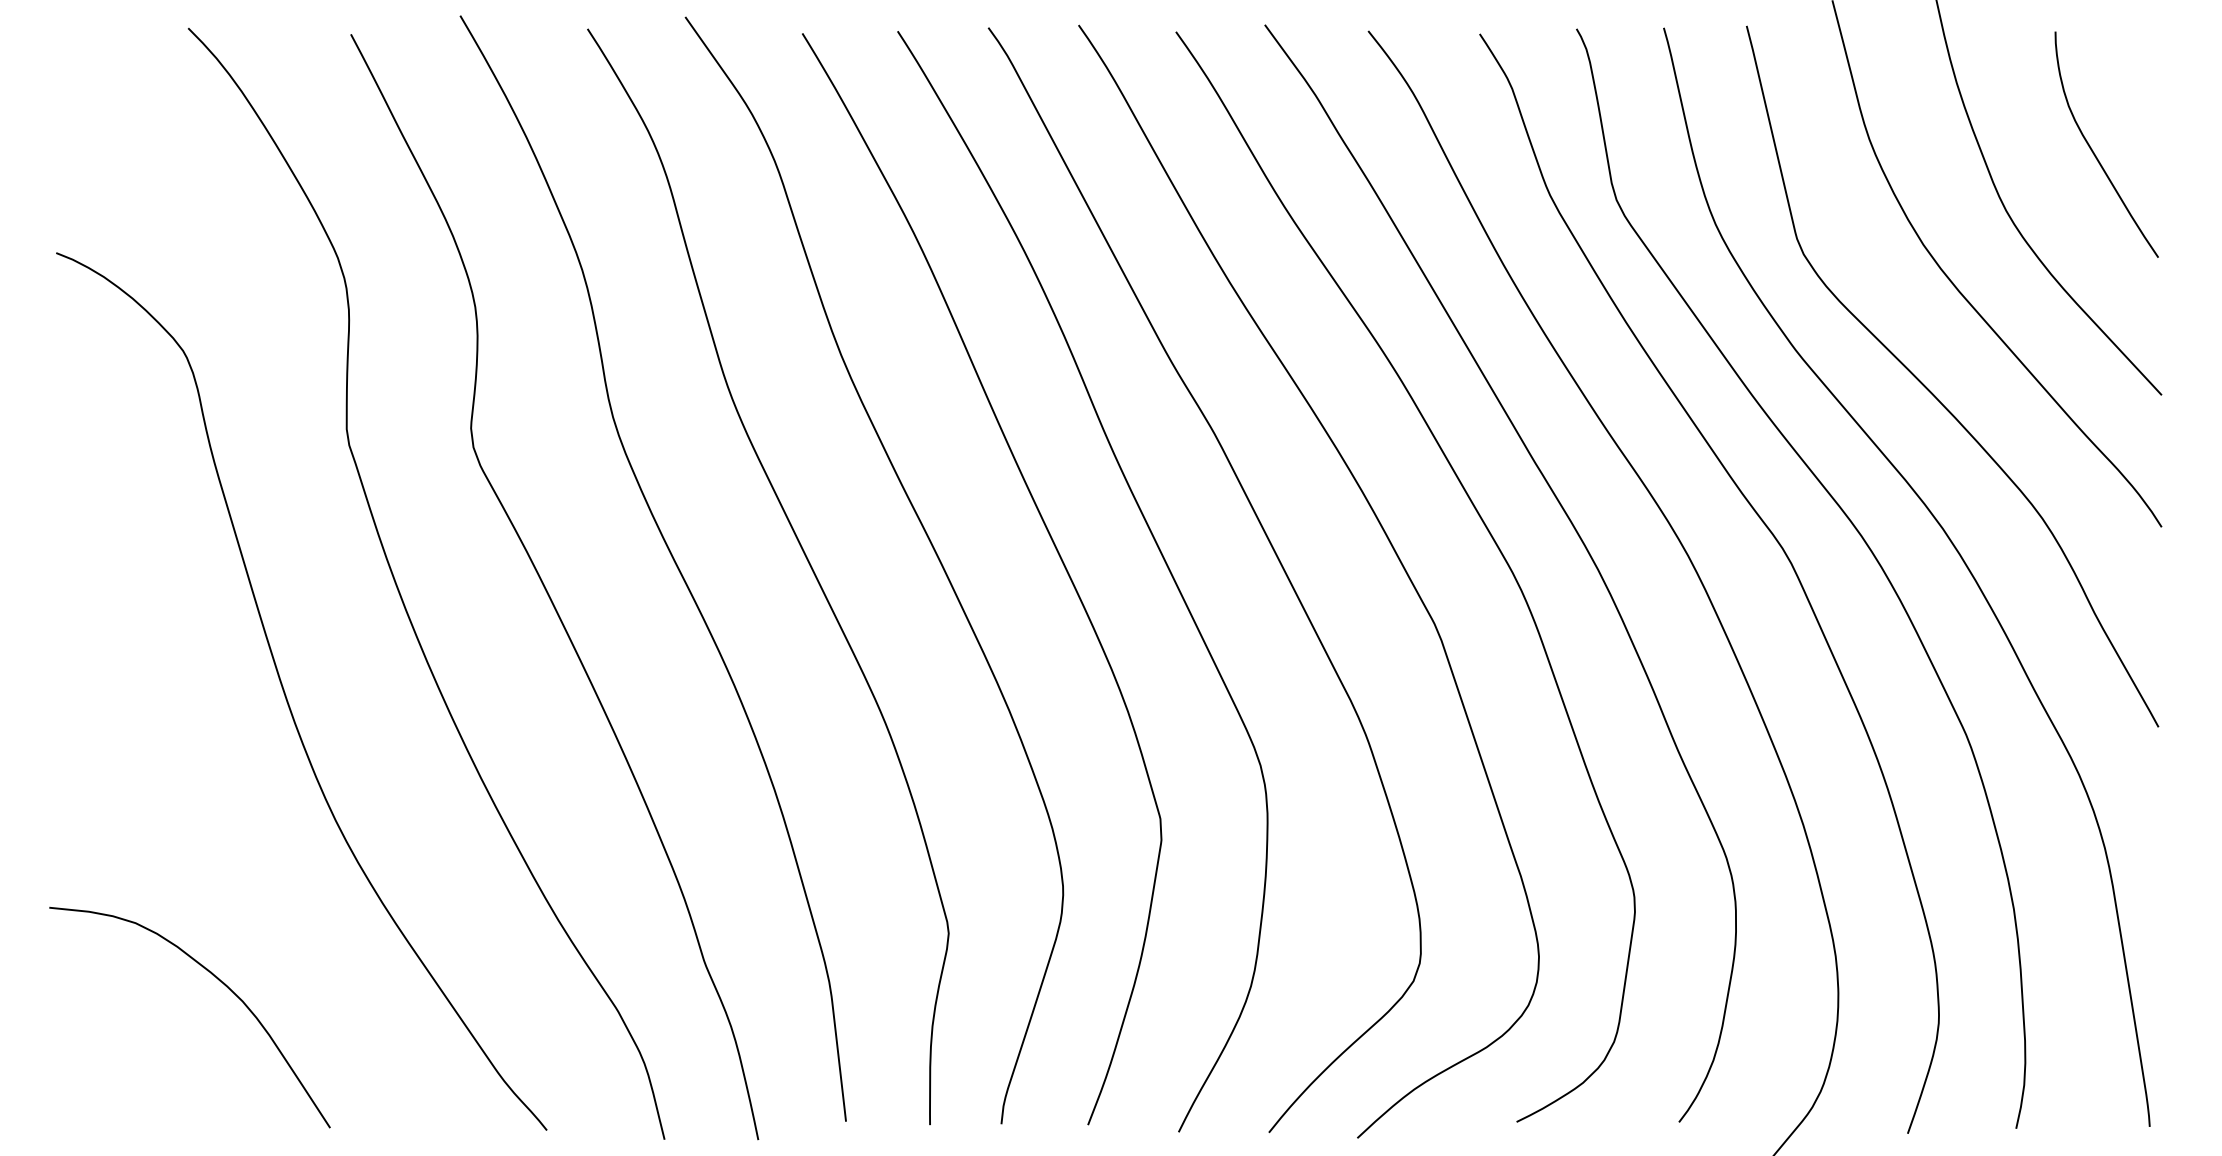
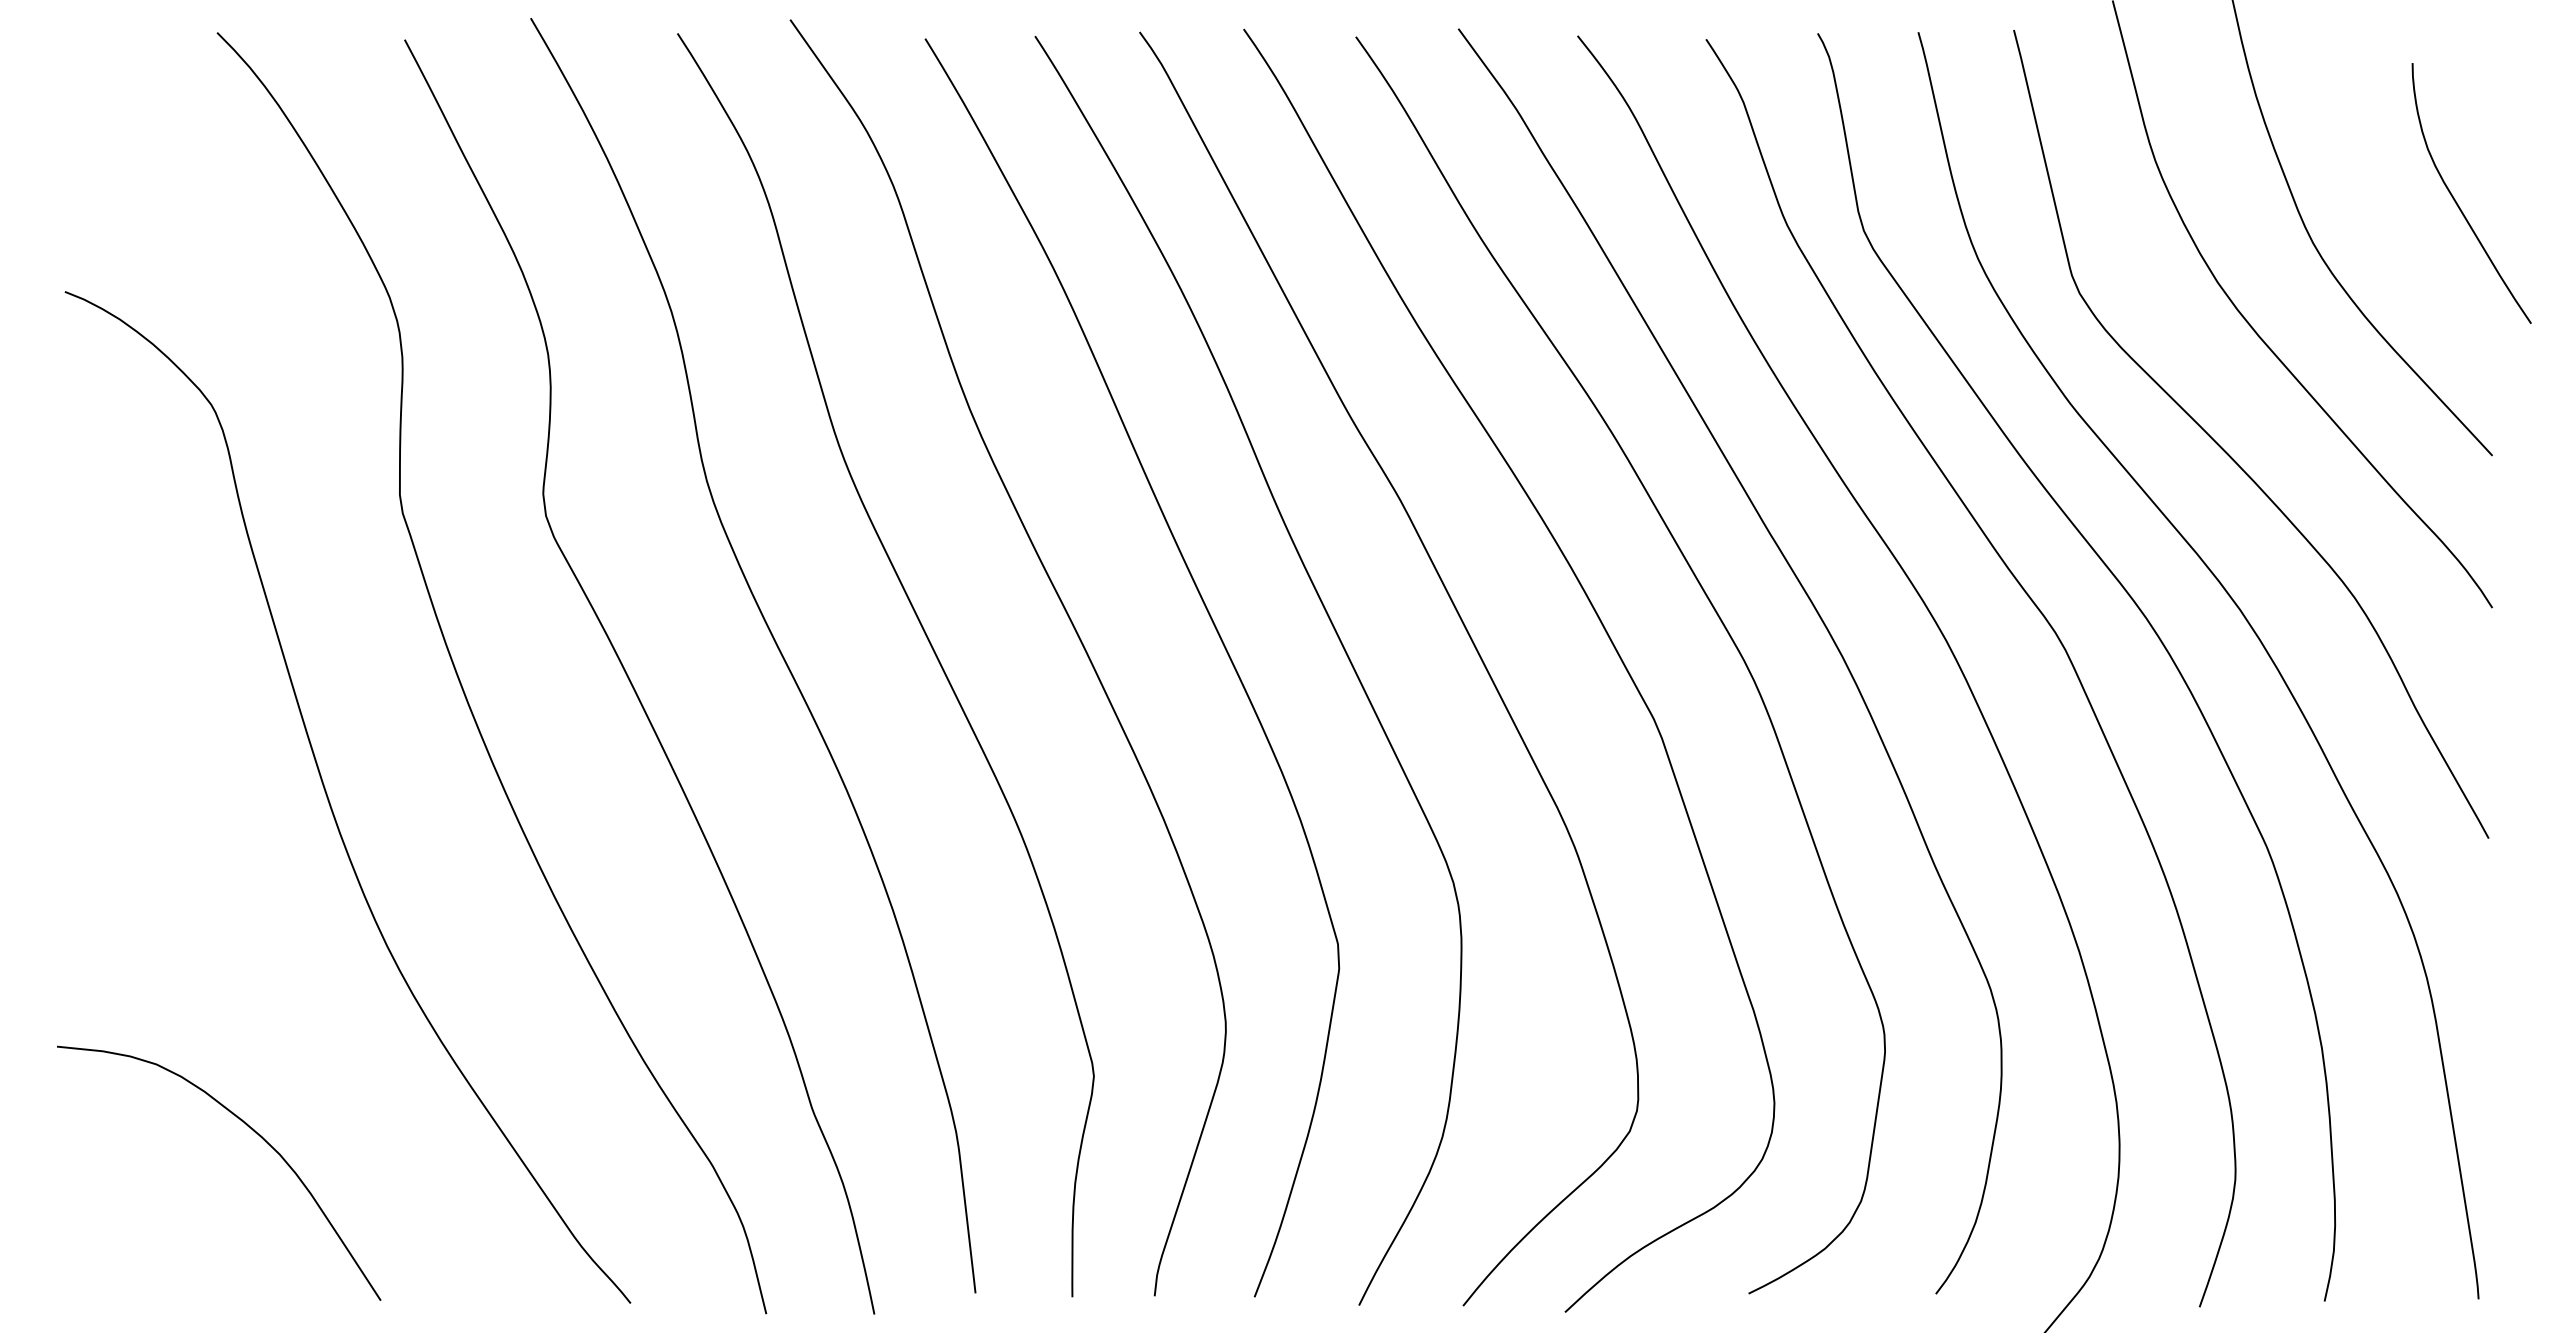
curve: (2093, 150) -> (2456, 200), moved

